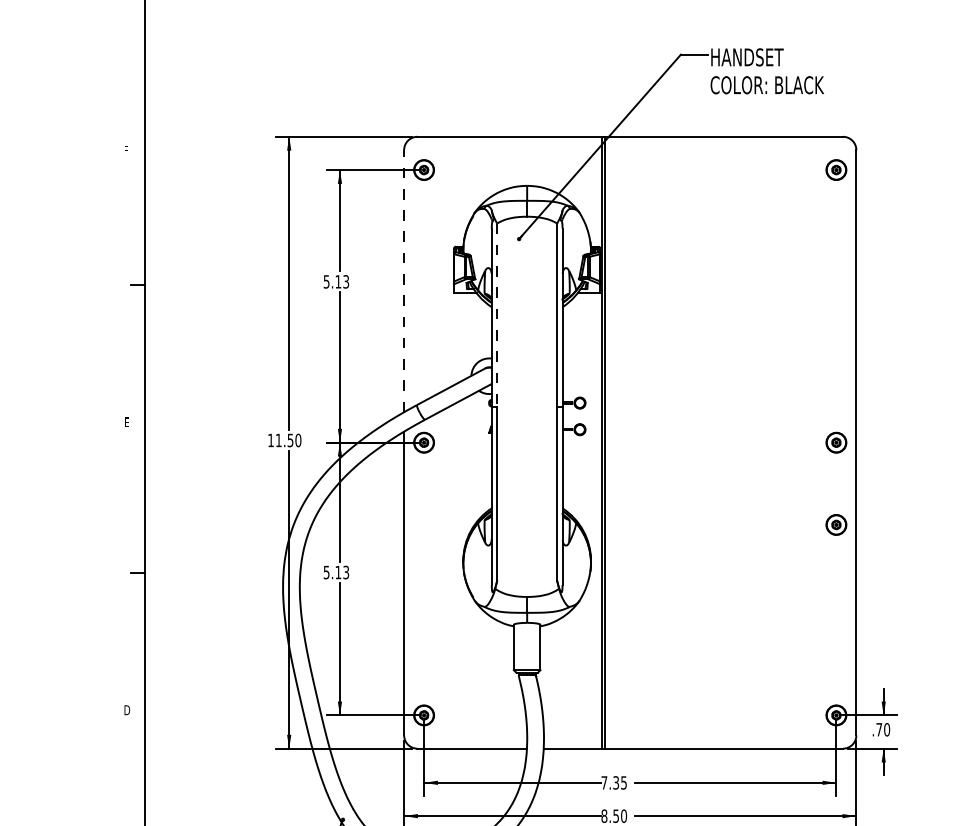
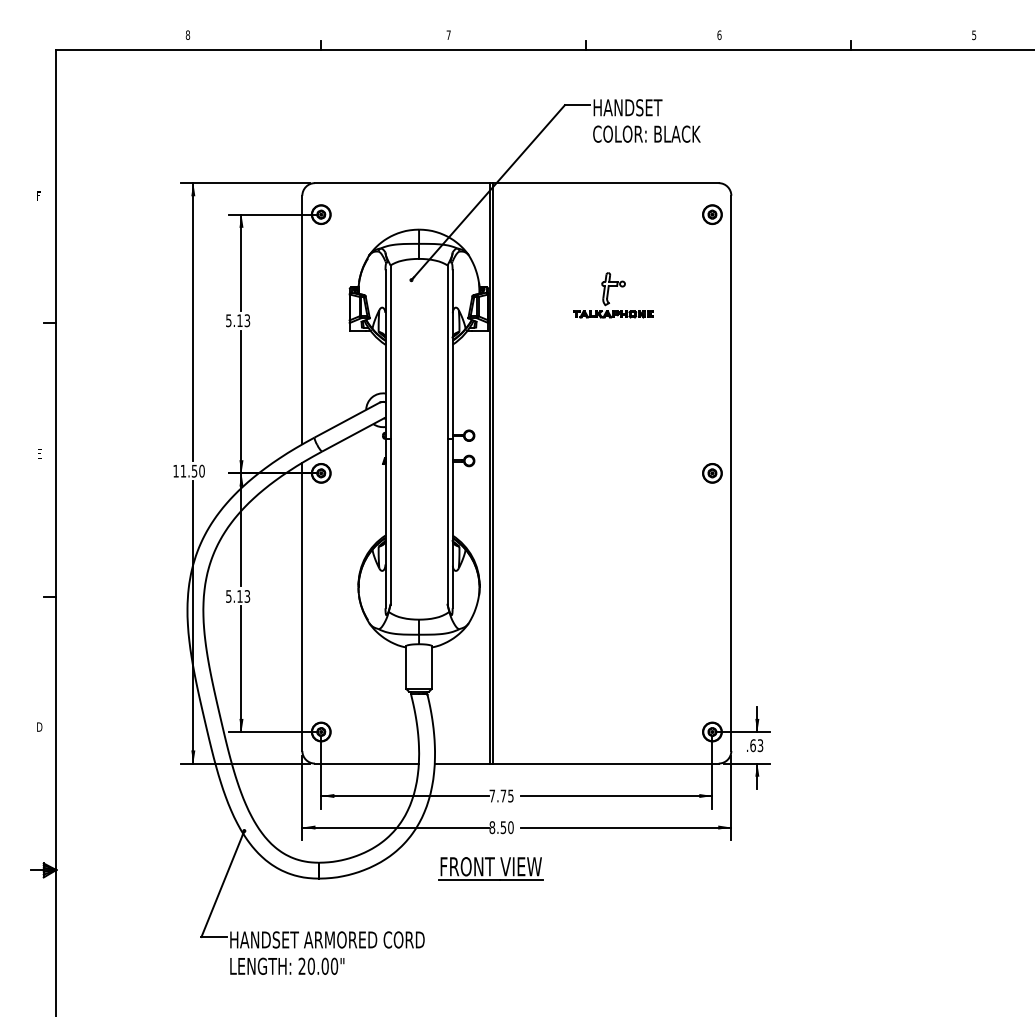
part: (732, 255) -> (613, 295), added
line: (404, 280) -> (302, 319), dashed -> solid
line: (497, 315) -> (390, 352), dashed -> solid
part: (836, 525) -> (712, 551), removed
text: (882, 729) -> (756, 745), .70 -> .63
text: (616, 782) -> (503, 795), 7.35 -> 7.75

